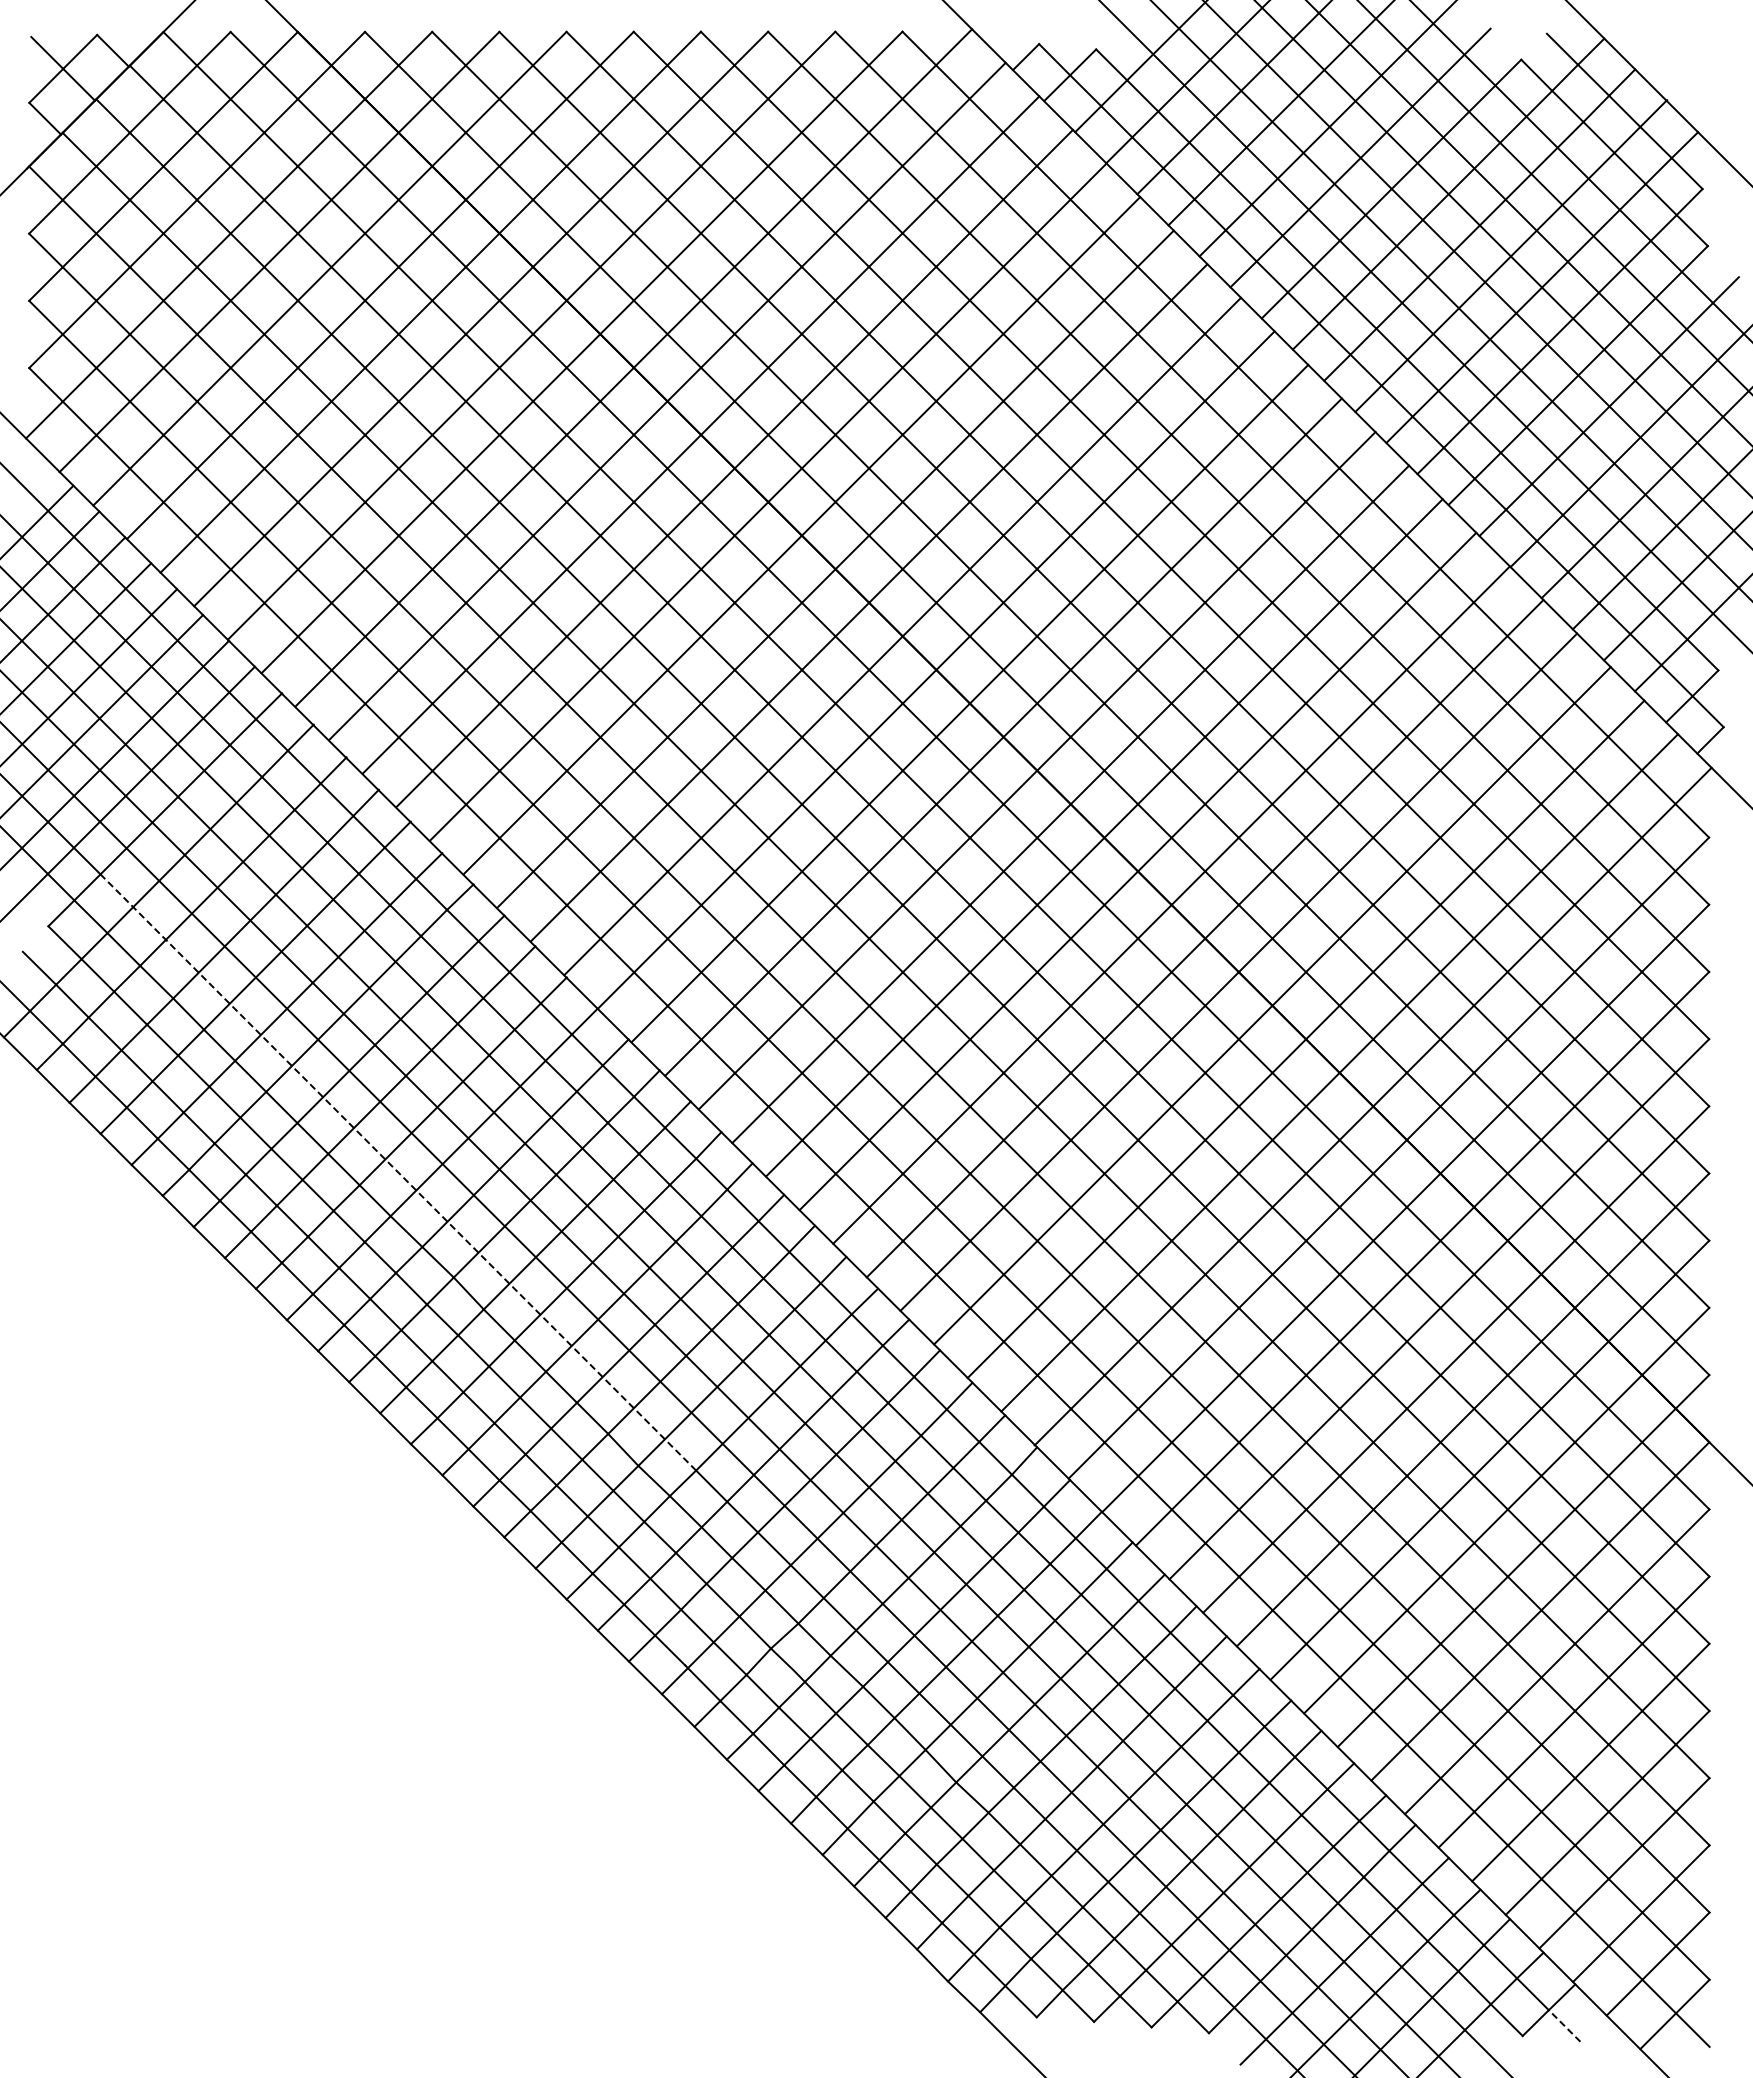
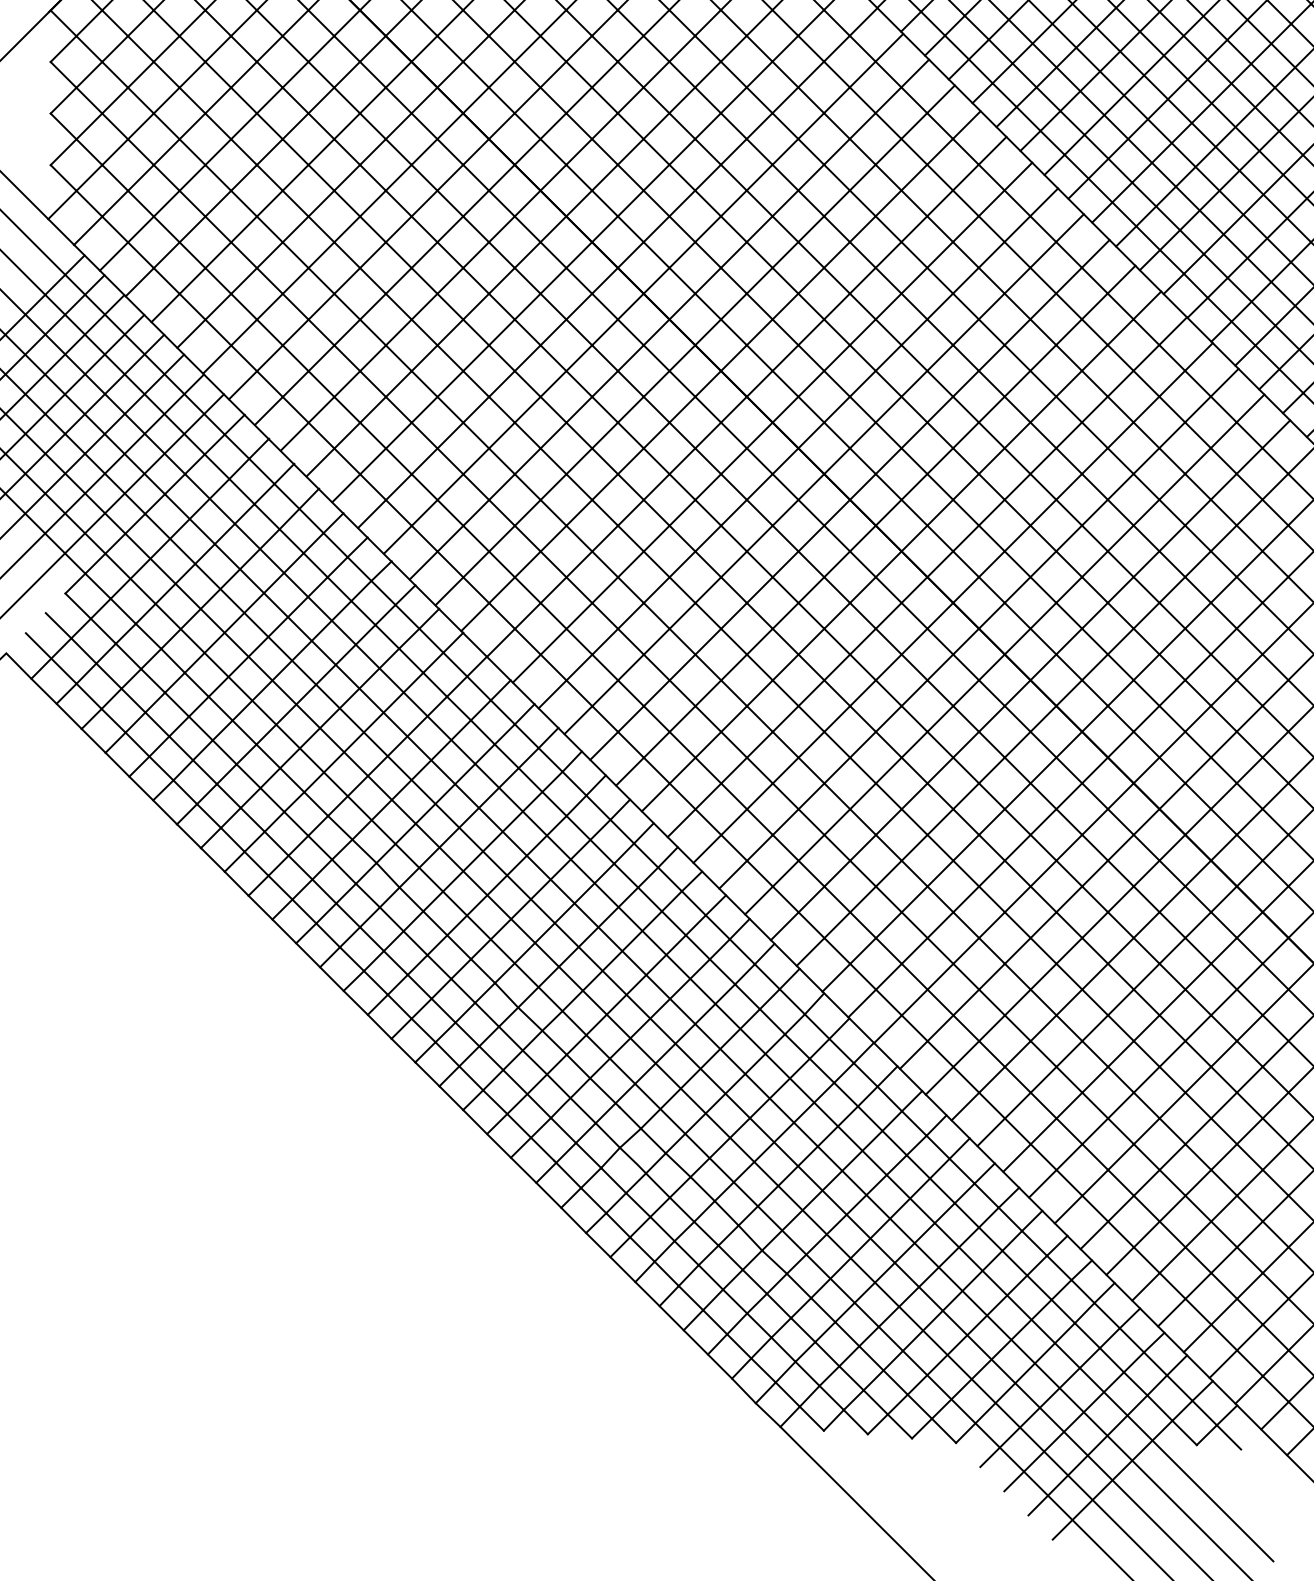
line: (398, 1172) -> (334, 782), dashed -> solid
line: (1564, 2025) -> (1228, 1437), dashed -> solid

